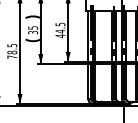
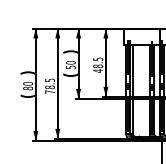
text: (32, 29) -> (70, 64), 35 -> 50
text: (60, 31) -> (98, 66), 44.5 -> 48.5

